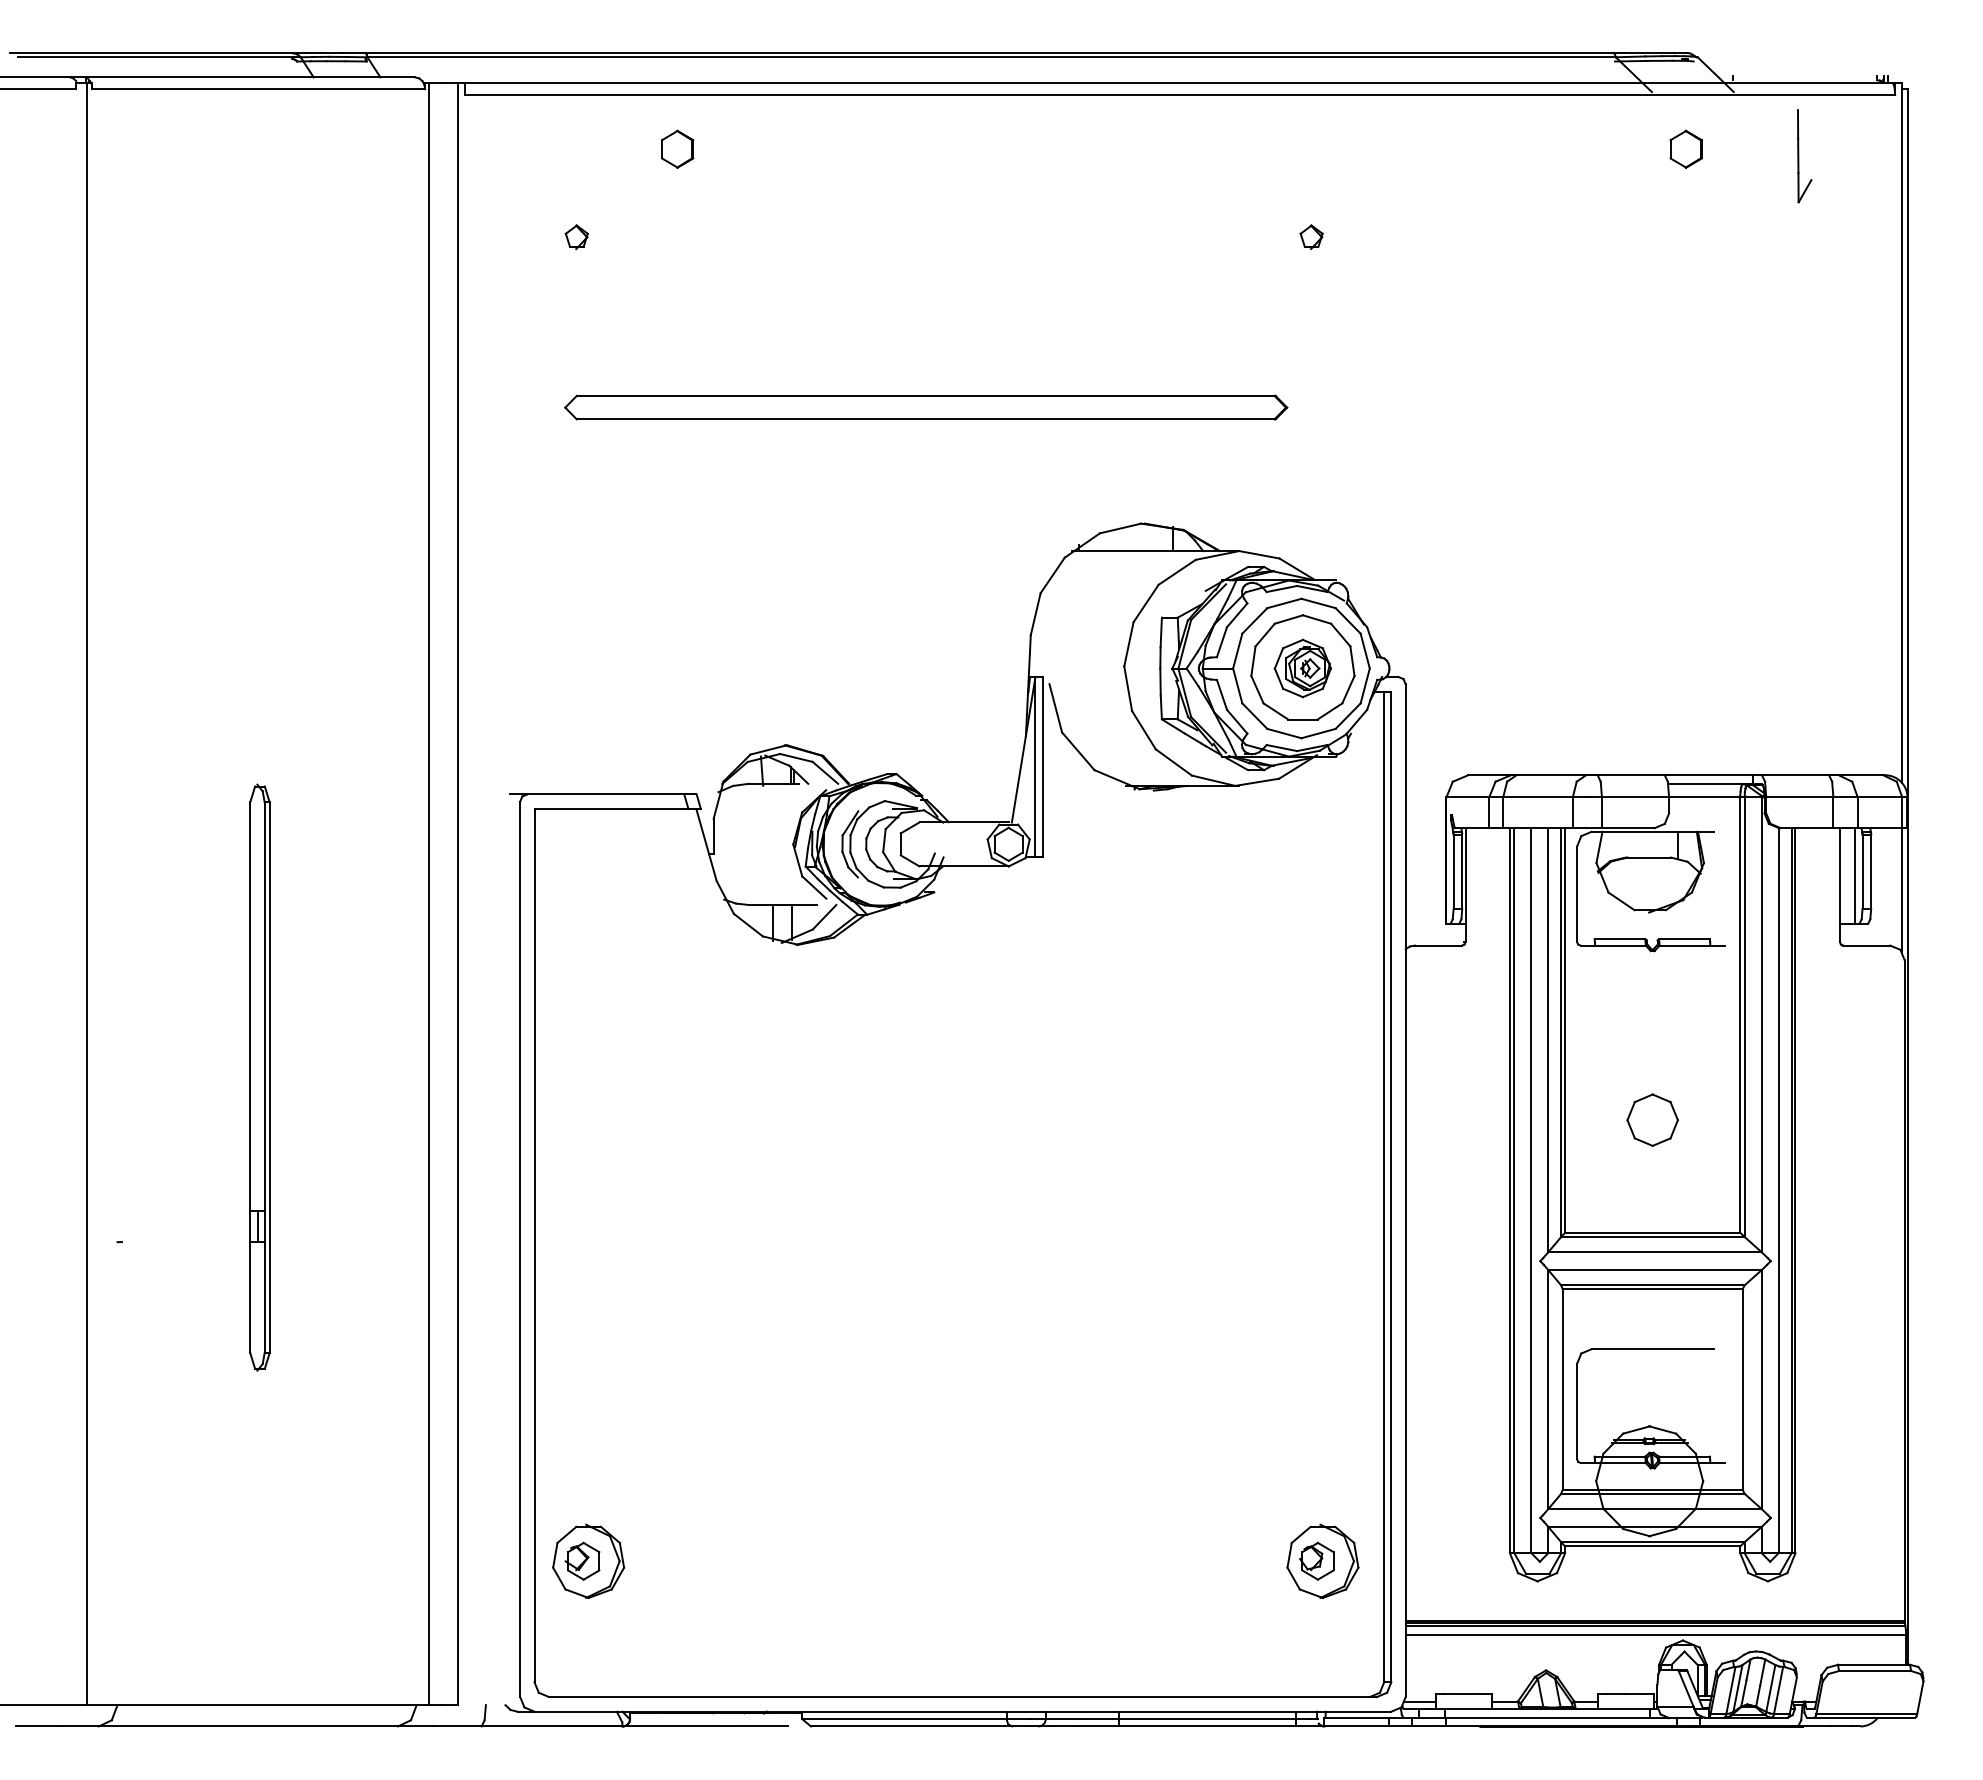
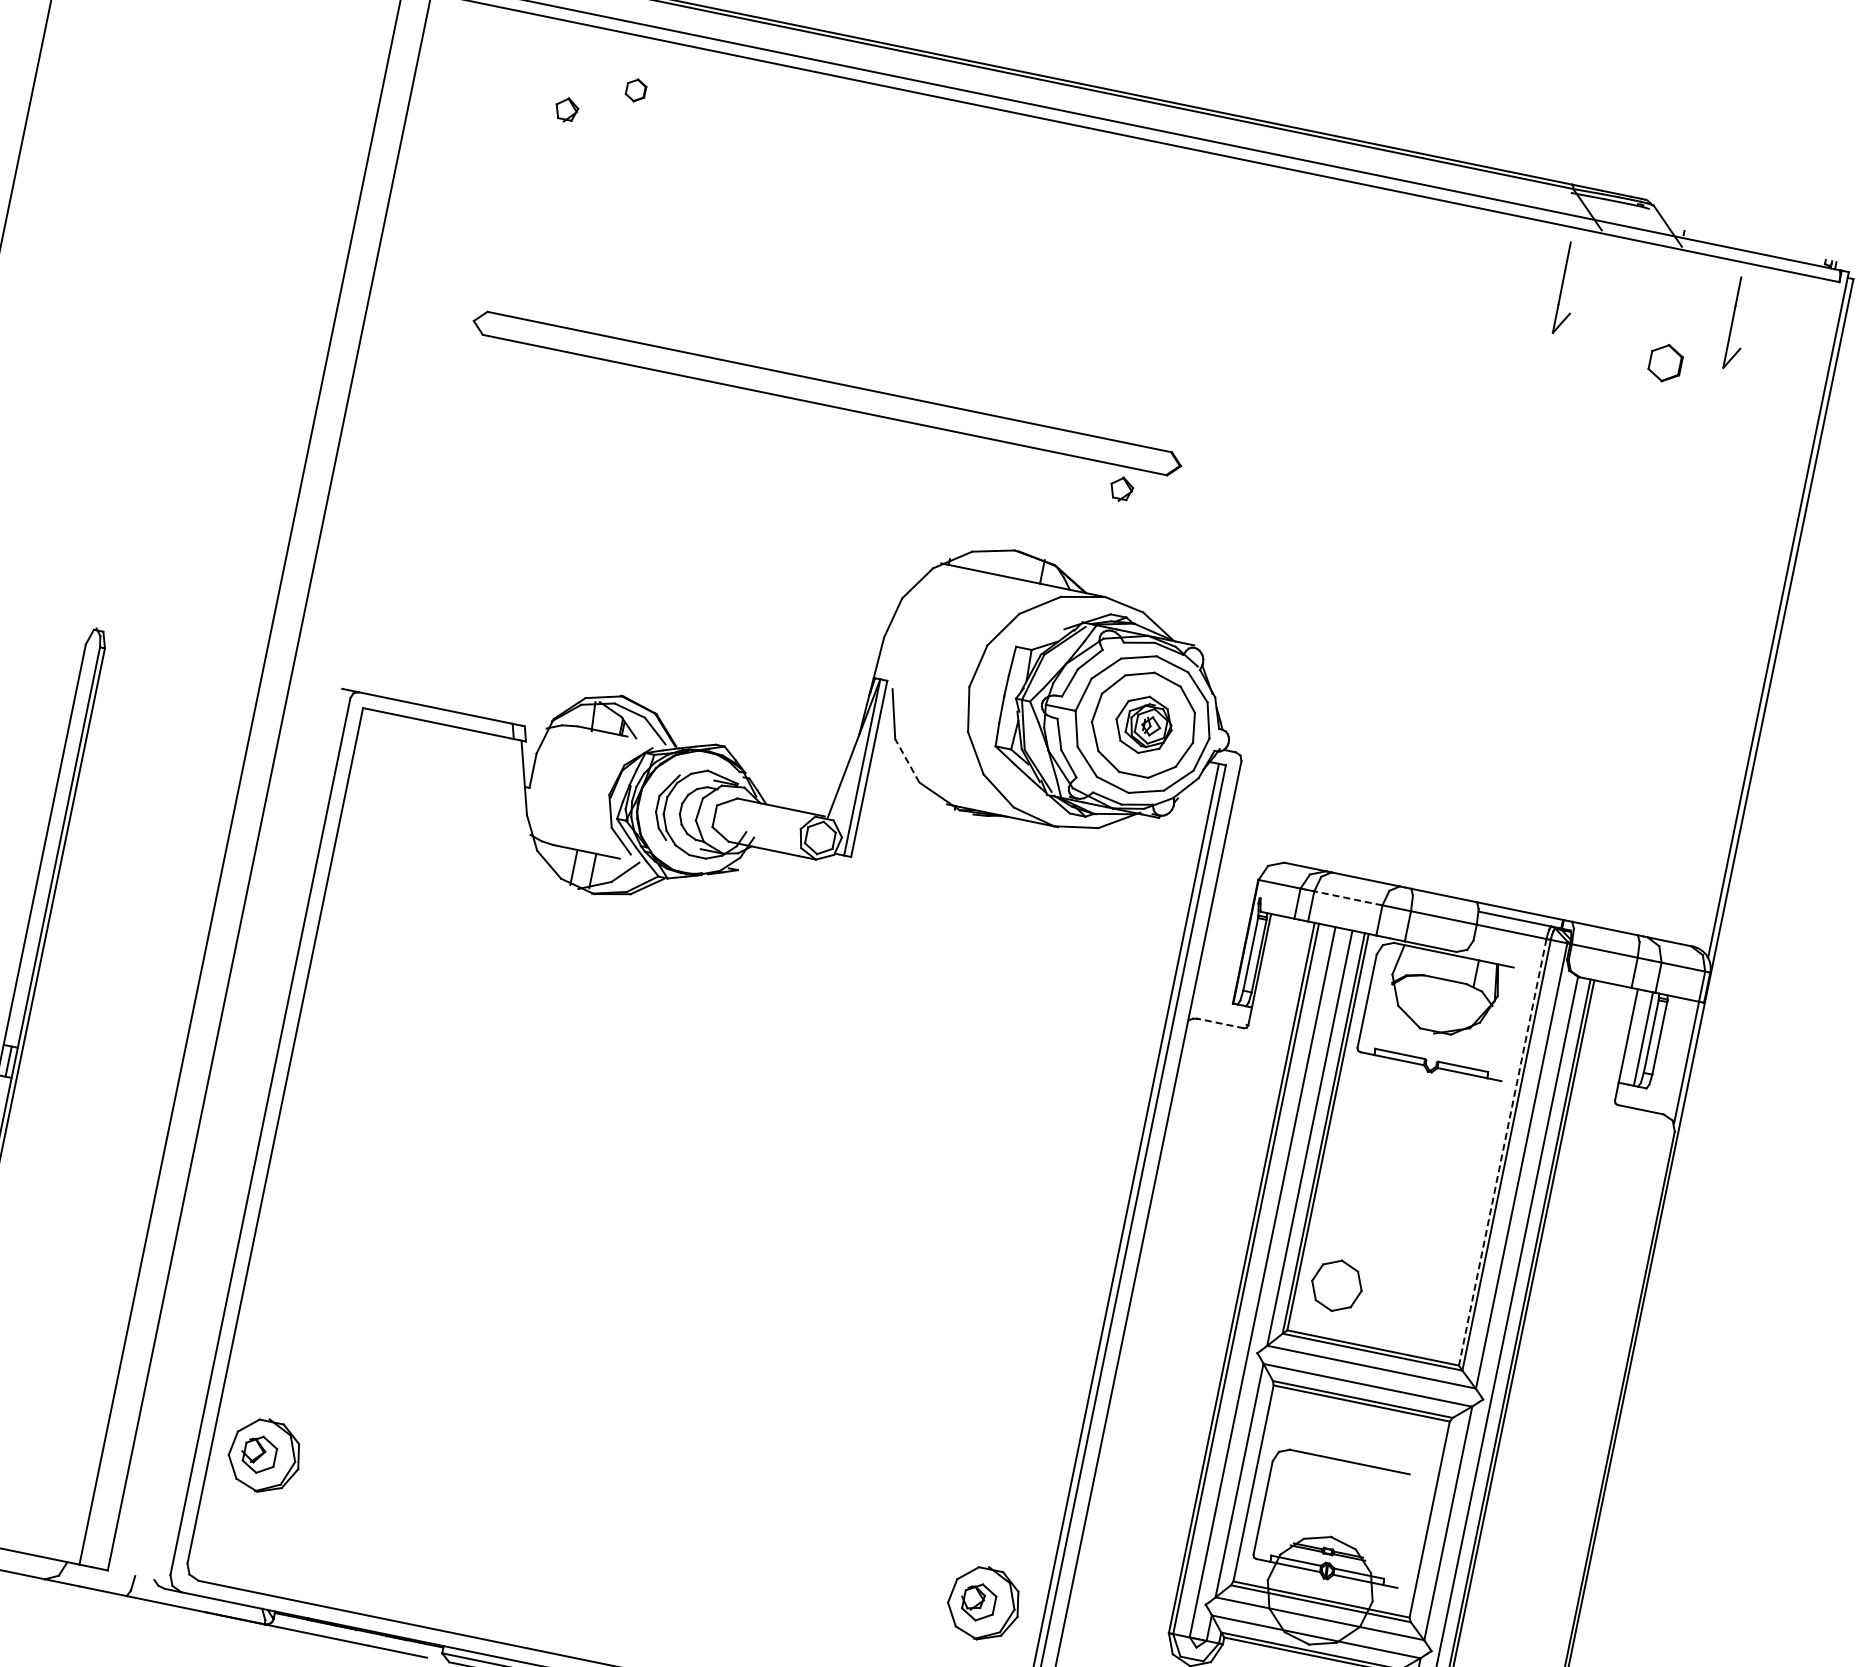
part: (677, 148) -> (635, 89), size x0.6
part: (1685, 148) -> (1665, 362), moved
part: (1630, 156) -> (1567, 289), added
part: (576, 237) -> (566, 110), moved
part: (1311, 237) -> (1121, 489), moved
line: (1078, 751) -> (907, 761), solid -> dashed
line: (1538, 797) -> (1348, 898), solid -> dashed
line: (1438, 945) -> (1221, 1023), solid -> dashed
line: (1740, 1015) -> (1502, 1152), solid -> dashed
part: (1652, 1119) -> (1336, 1285), moved

